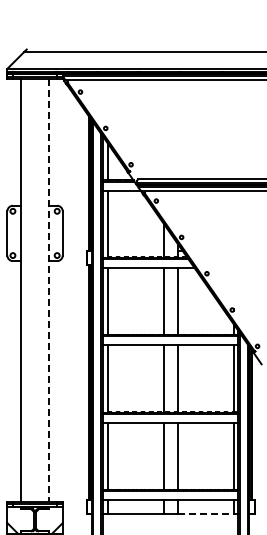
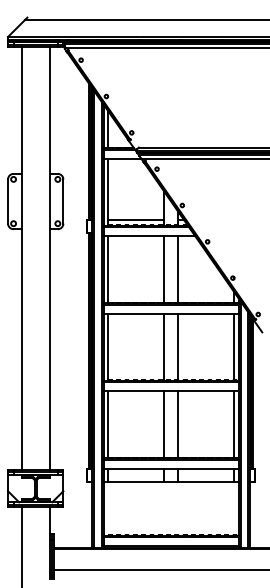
line: (135, 251) -> (136, 219), added
line: (48, 290) -> (49, 258), dashed -> solid
line: (205, 514) -> (206, 482), dashed -> solid

